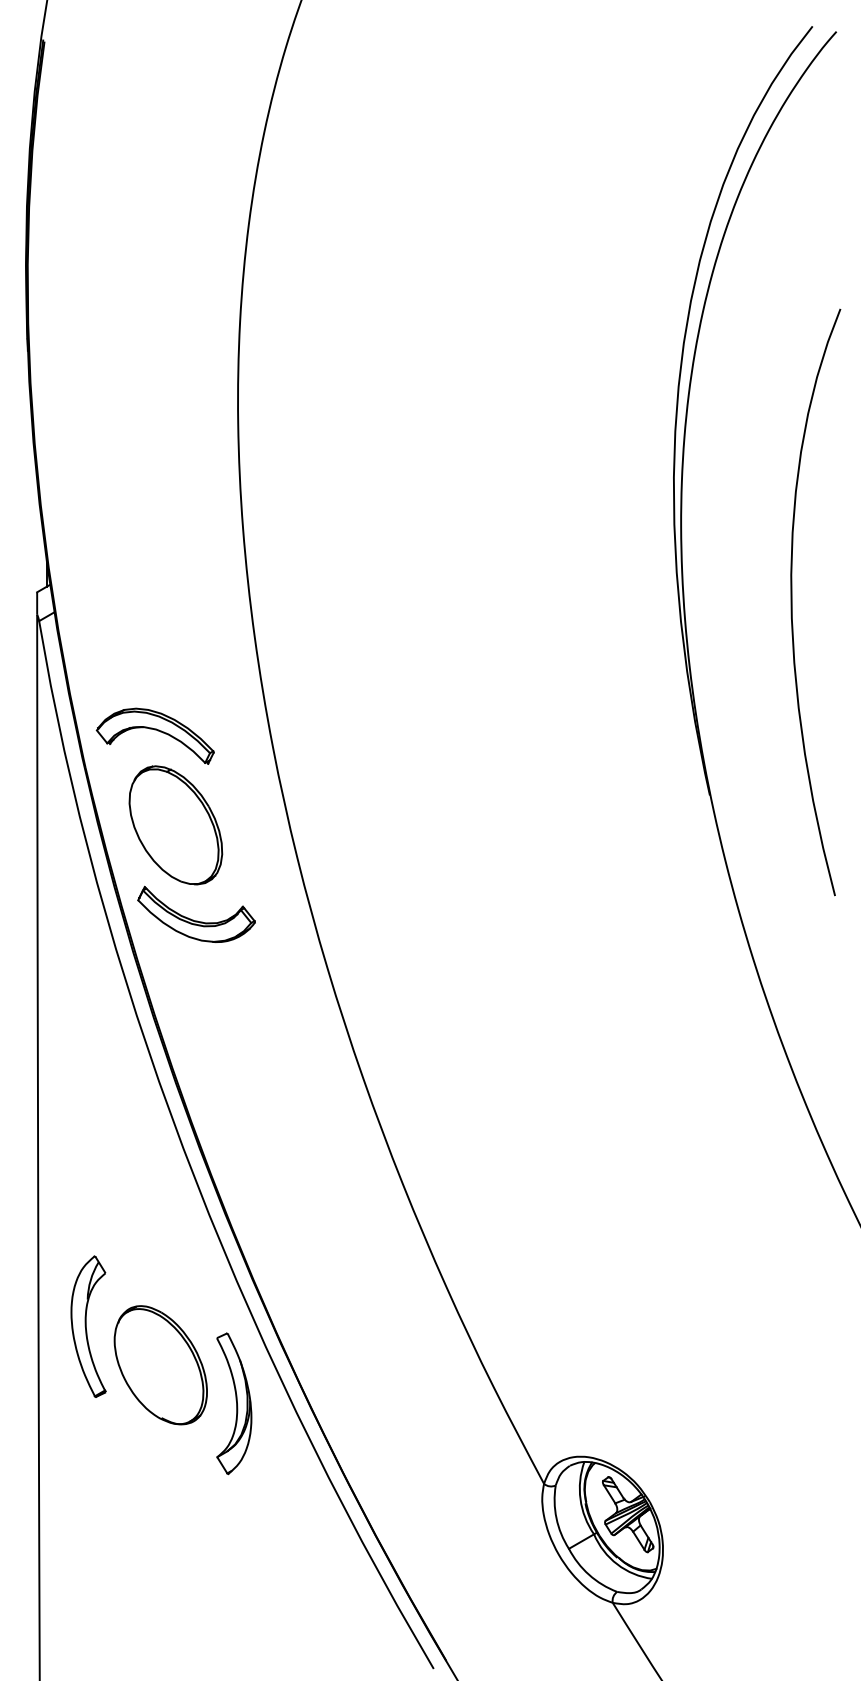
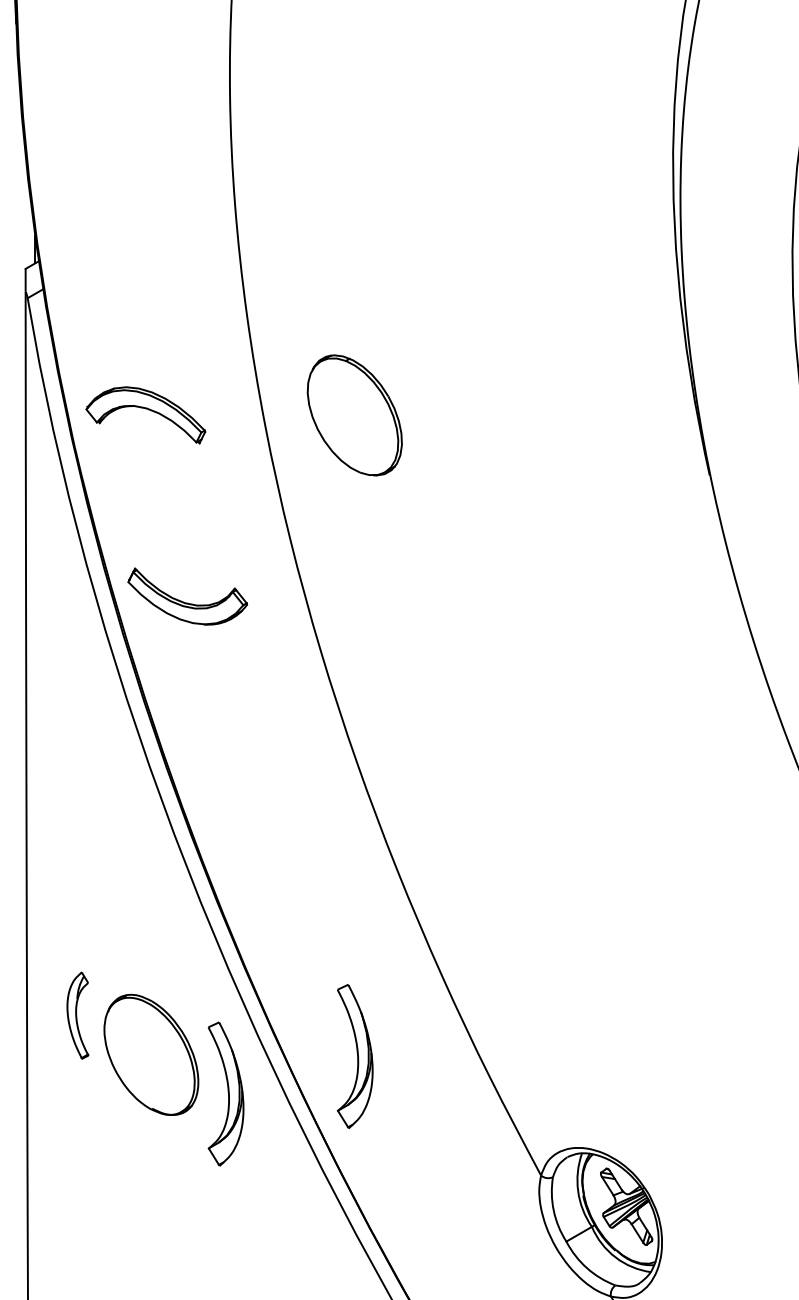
part: (175, 825) -> (354, 415), moved
part: (88, 1326) -> (77, 1015), size x0.6
part: (361, 1366) -> (355, 1056), added

